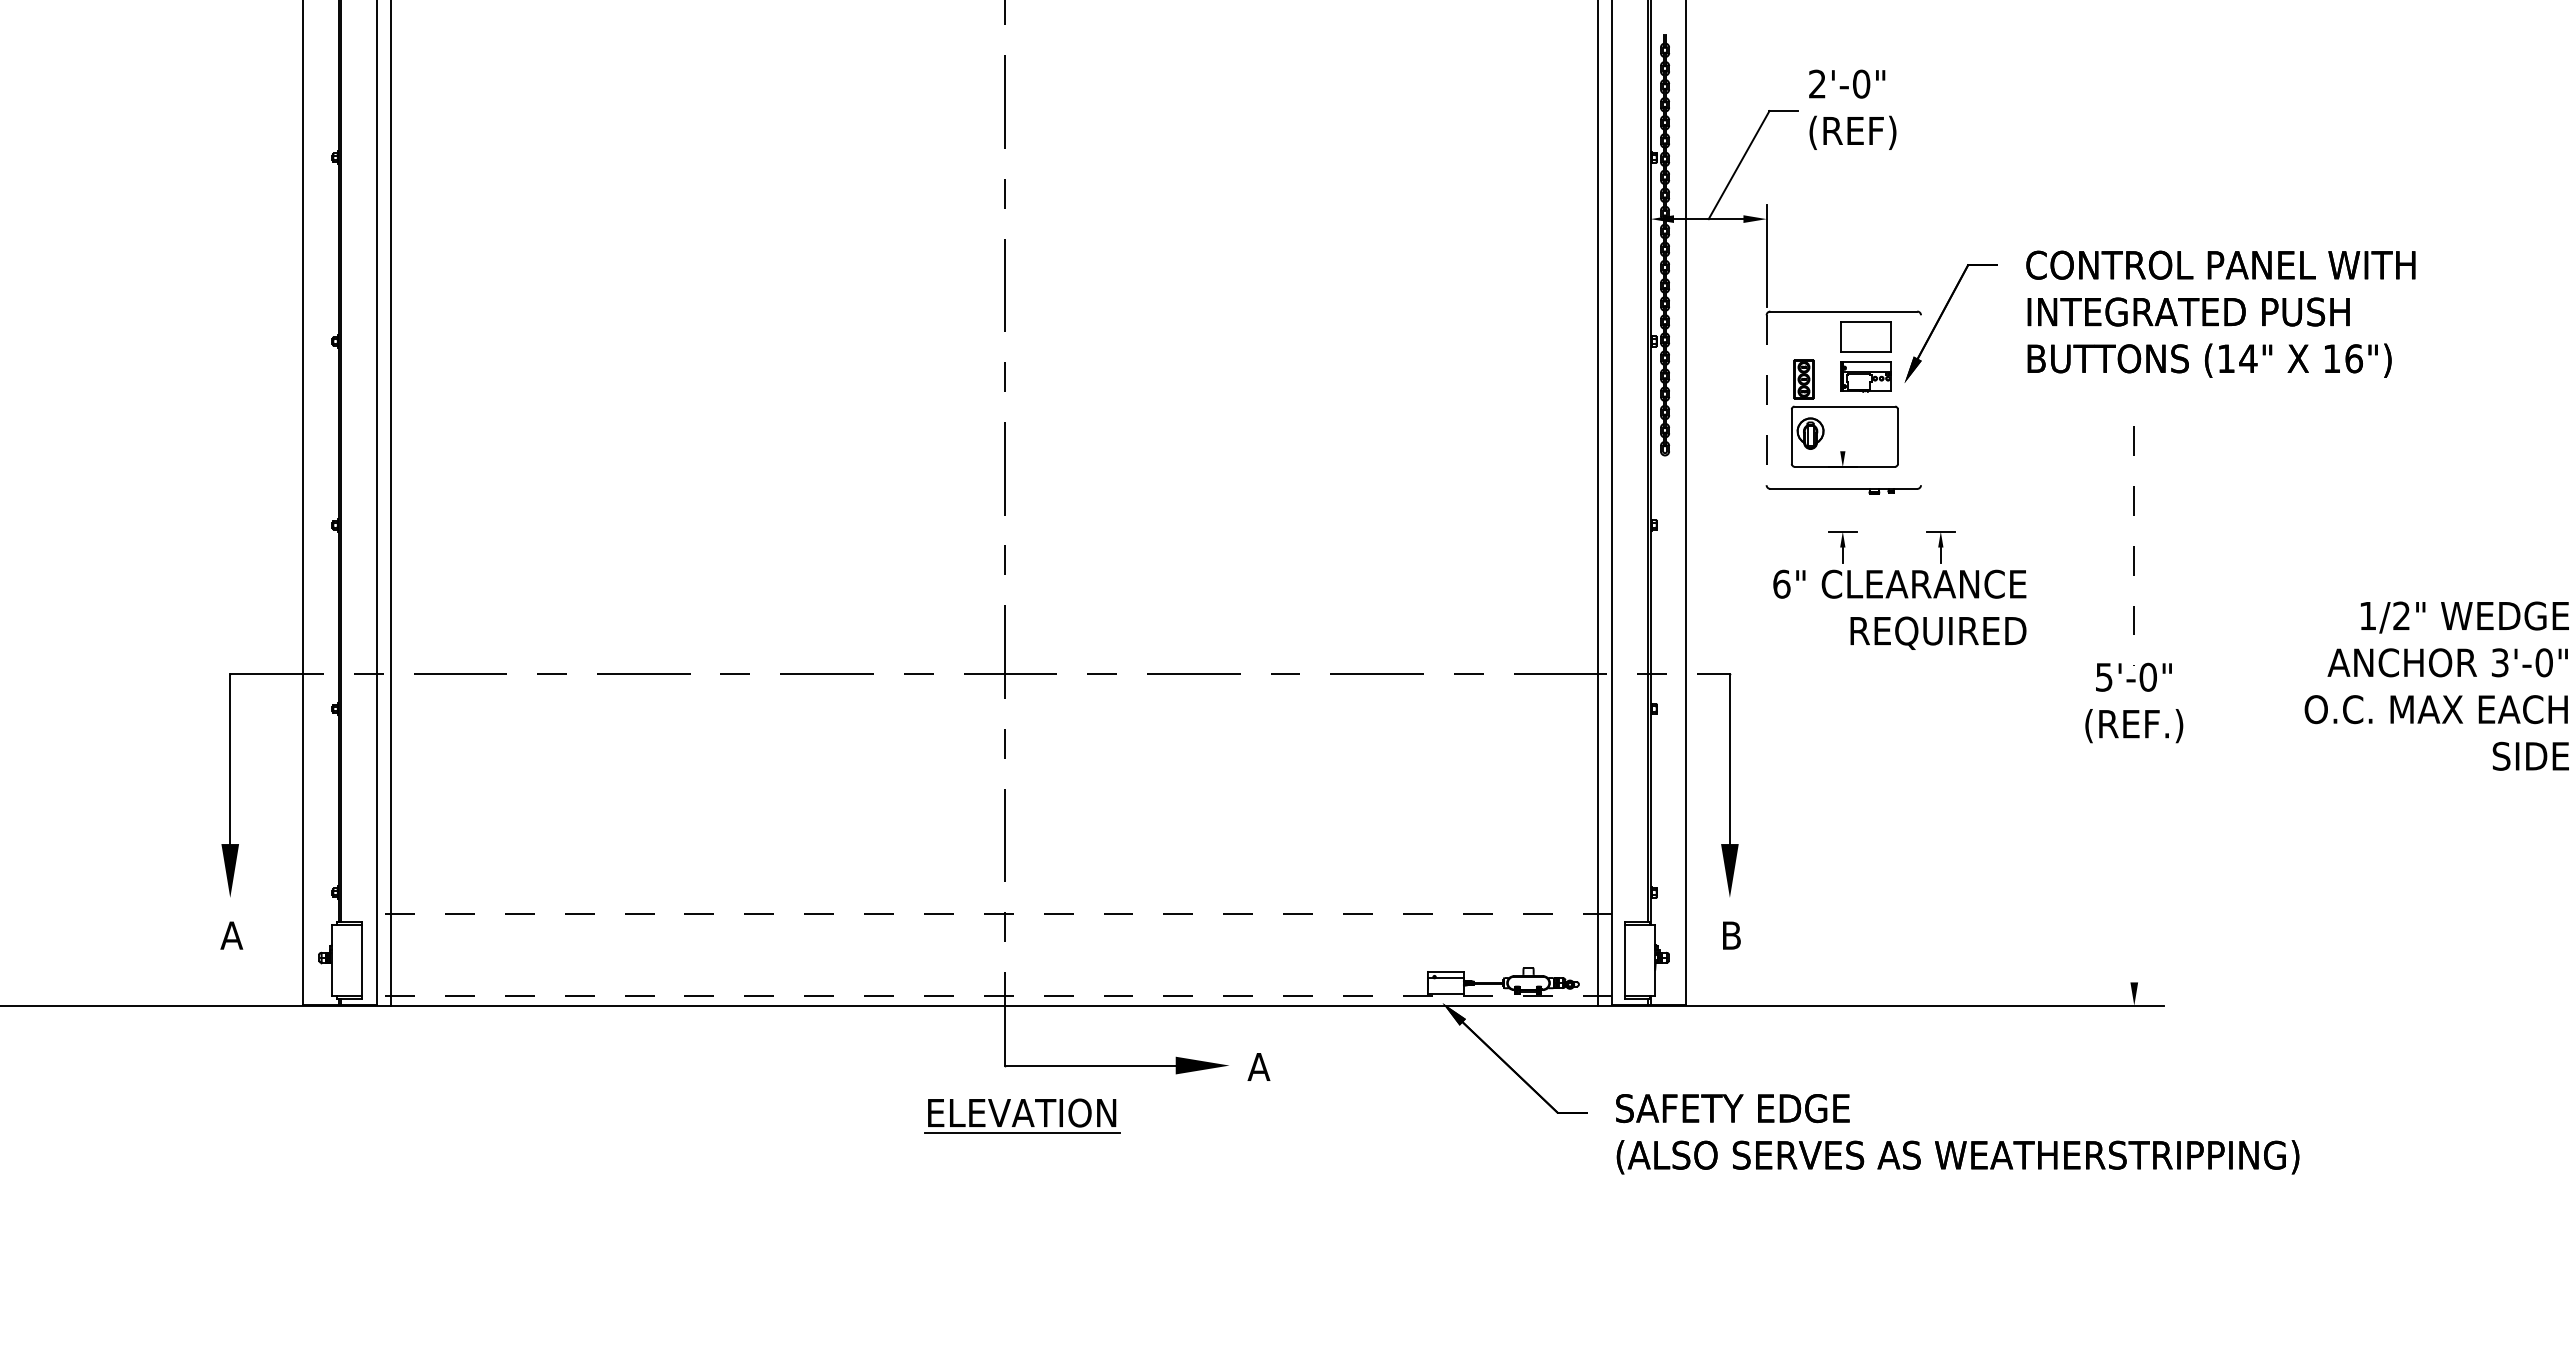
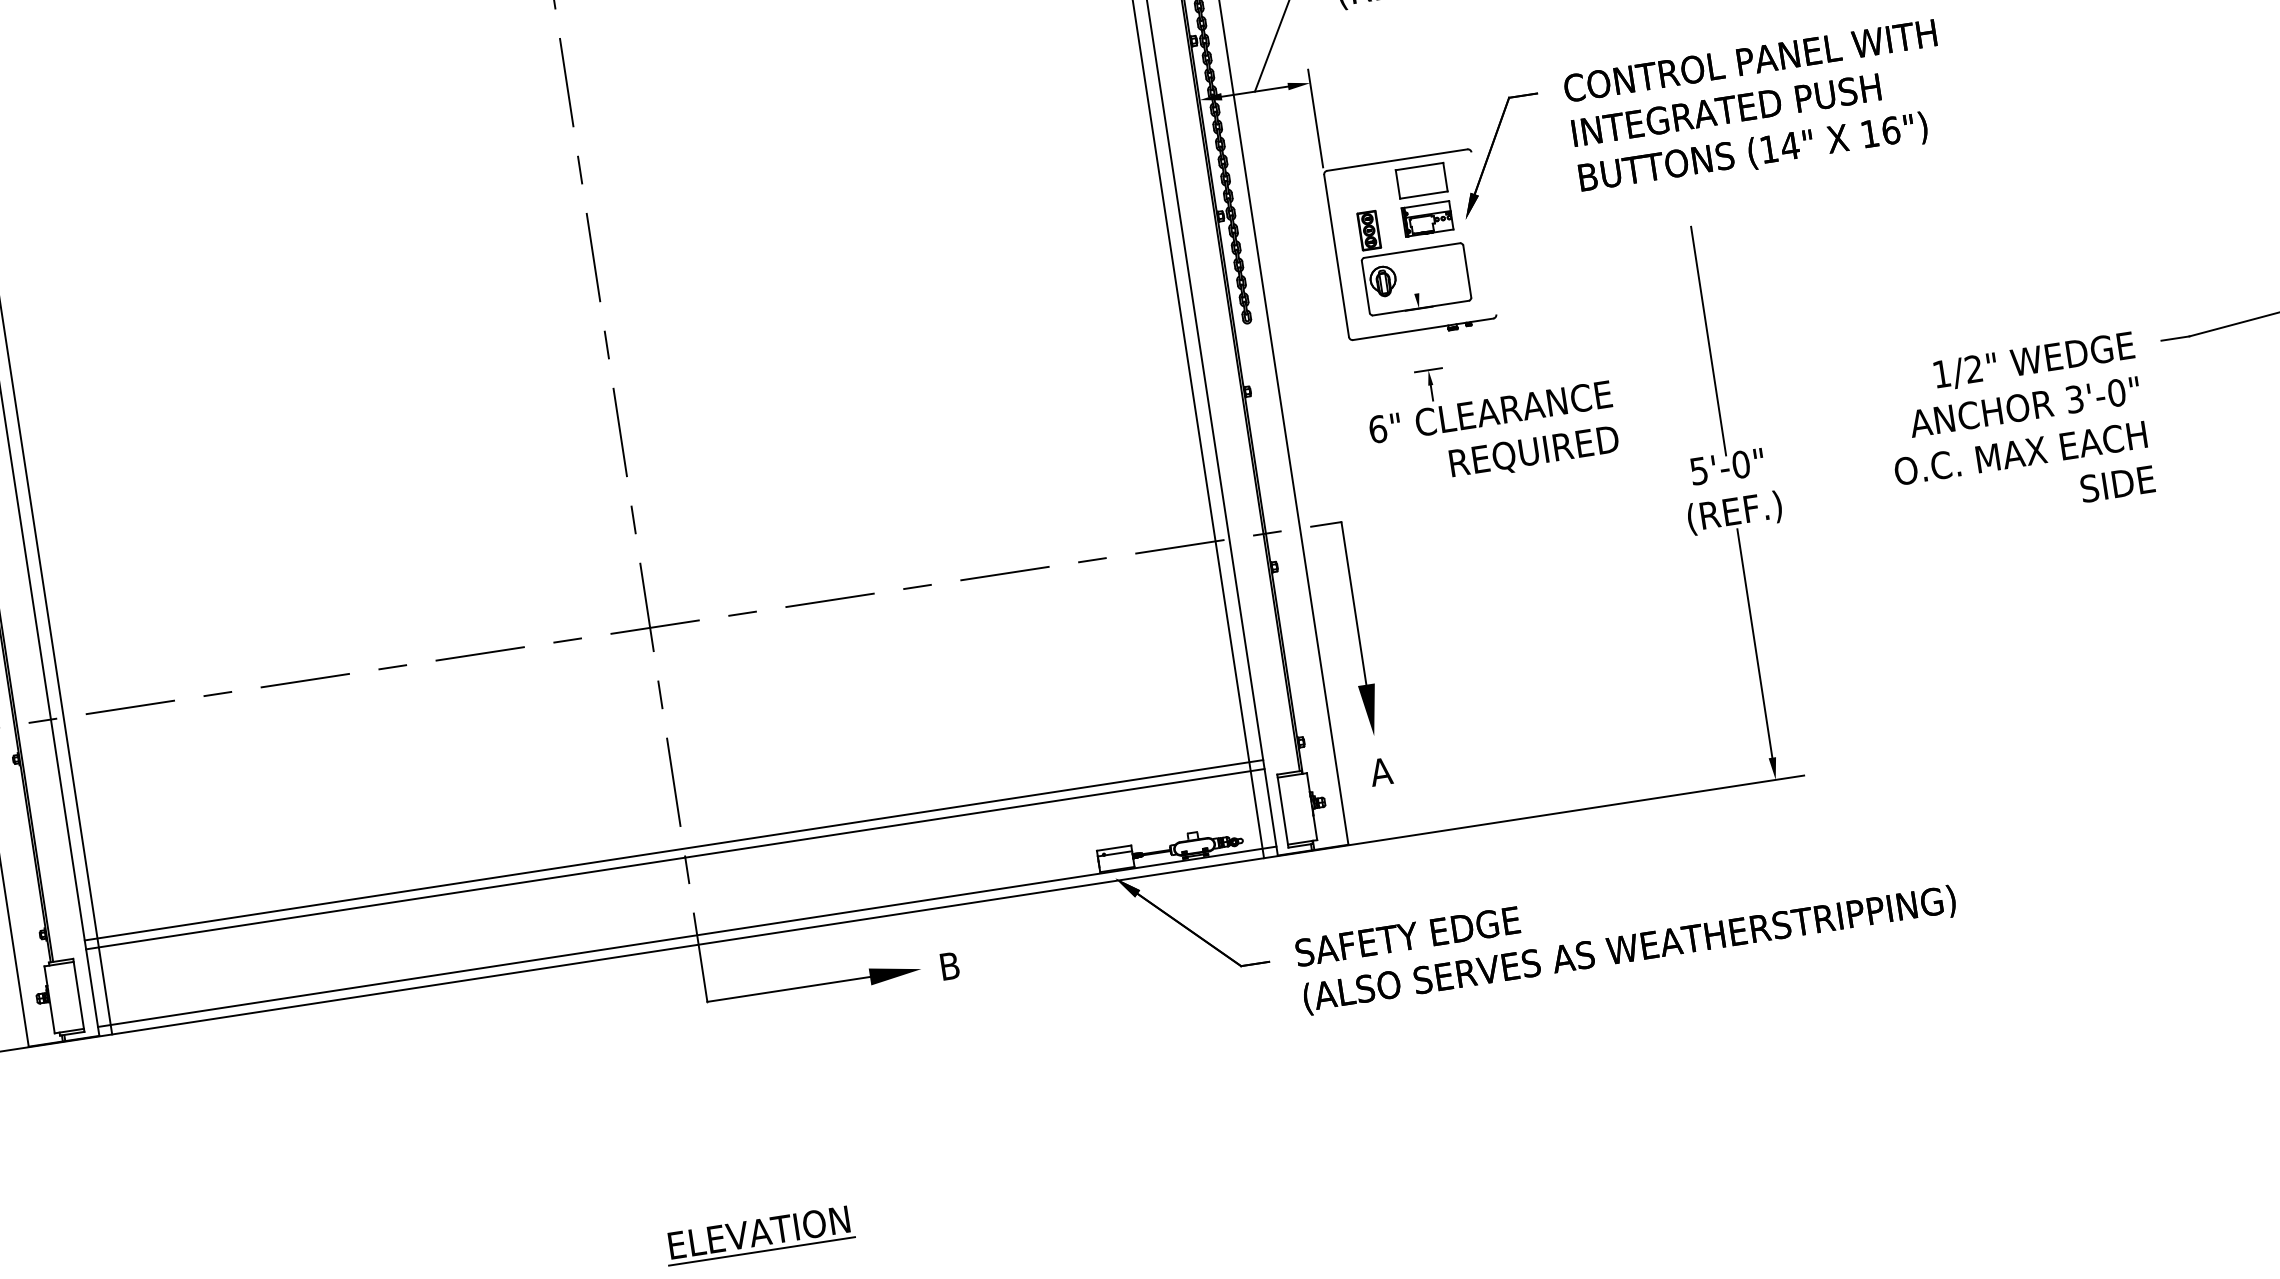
line: (1766, 400) -> (1336, 256), dashed -> solid
line: (2134, 545) -> (1708, 340), dashed -> solid
part: (1940, 547) -> (1523, 371), removed
line: (2134, 862) -> (1755, 643), added
line: (994, 905) -> (673, 850), added
line: (994, 914) -> (675, 859), dashed -> solid
text: (1731, 935) -> (1381, 771), B -> A
line: (994, 995) -> (686, 936), dashed -> solid
text: (1258, 1066) -> (949, 965), A -> B
part: (1022, 1115) -> (759, 1234), moved

